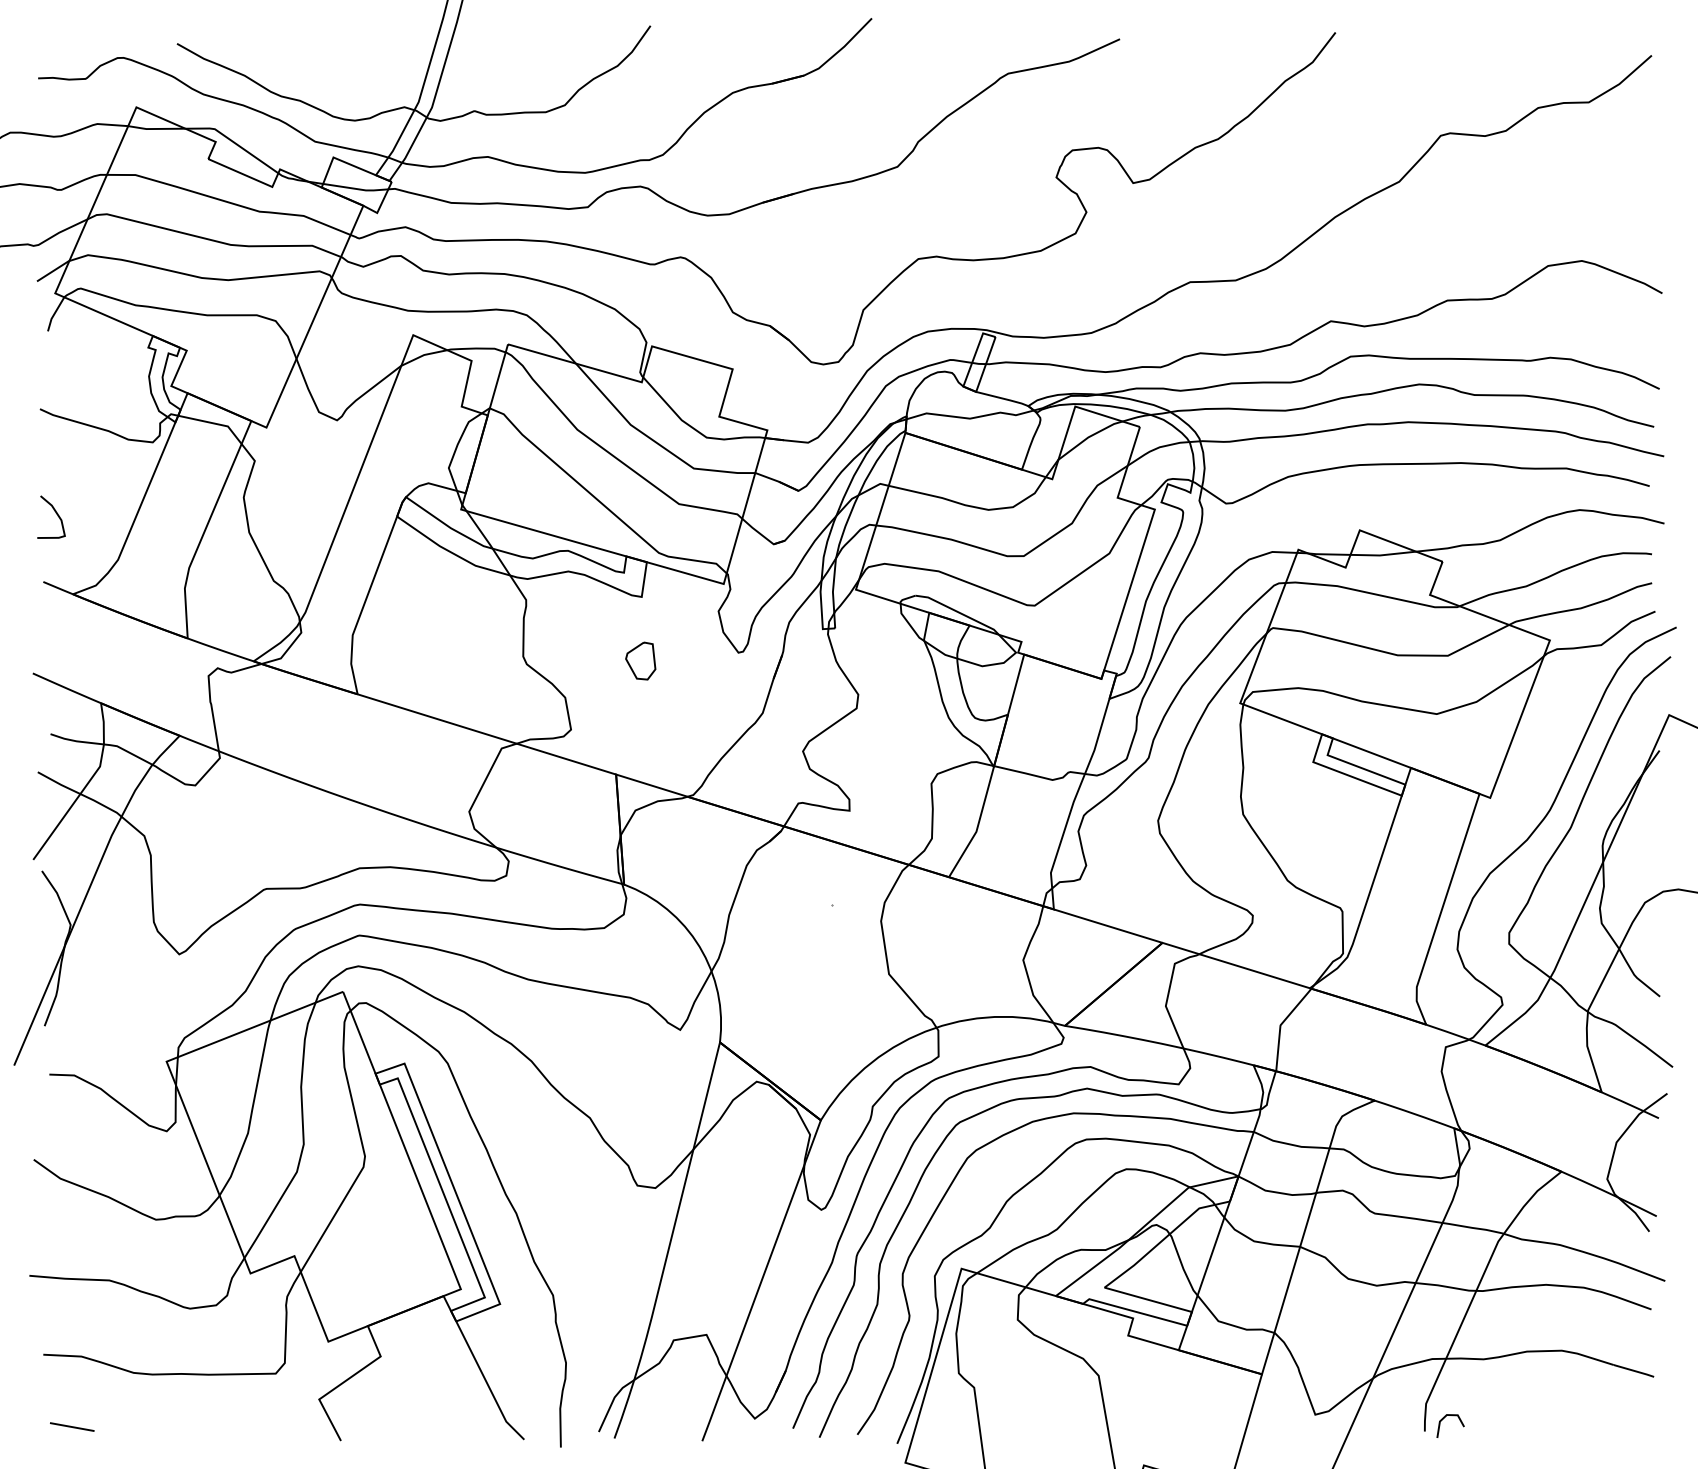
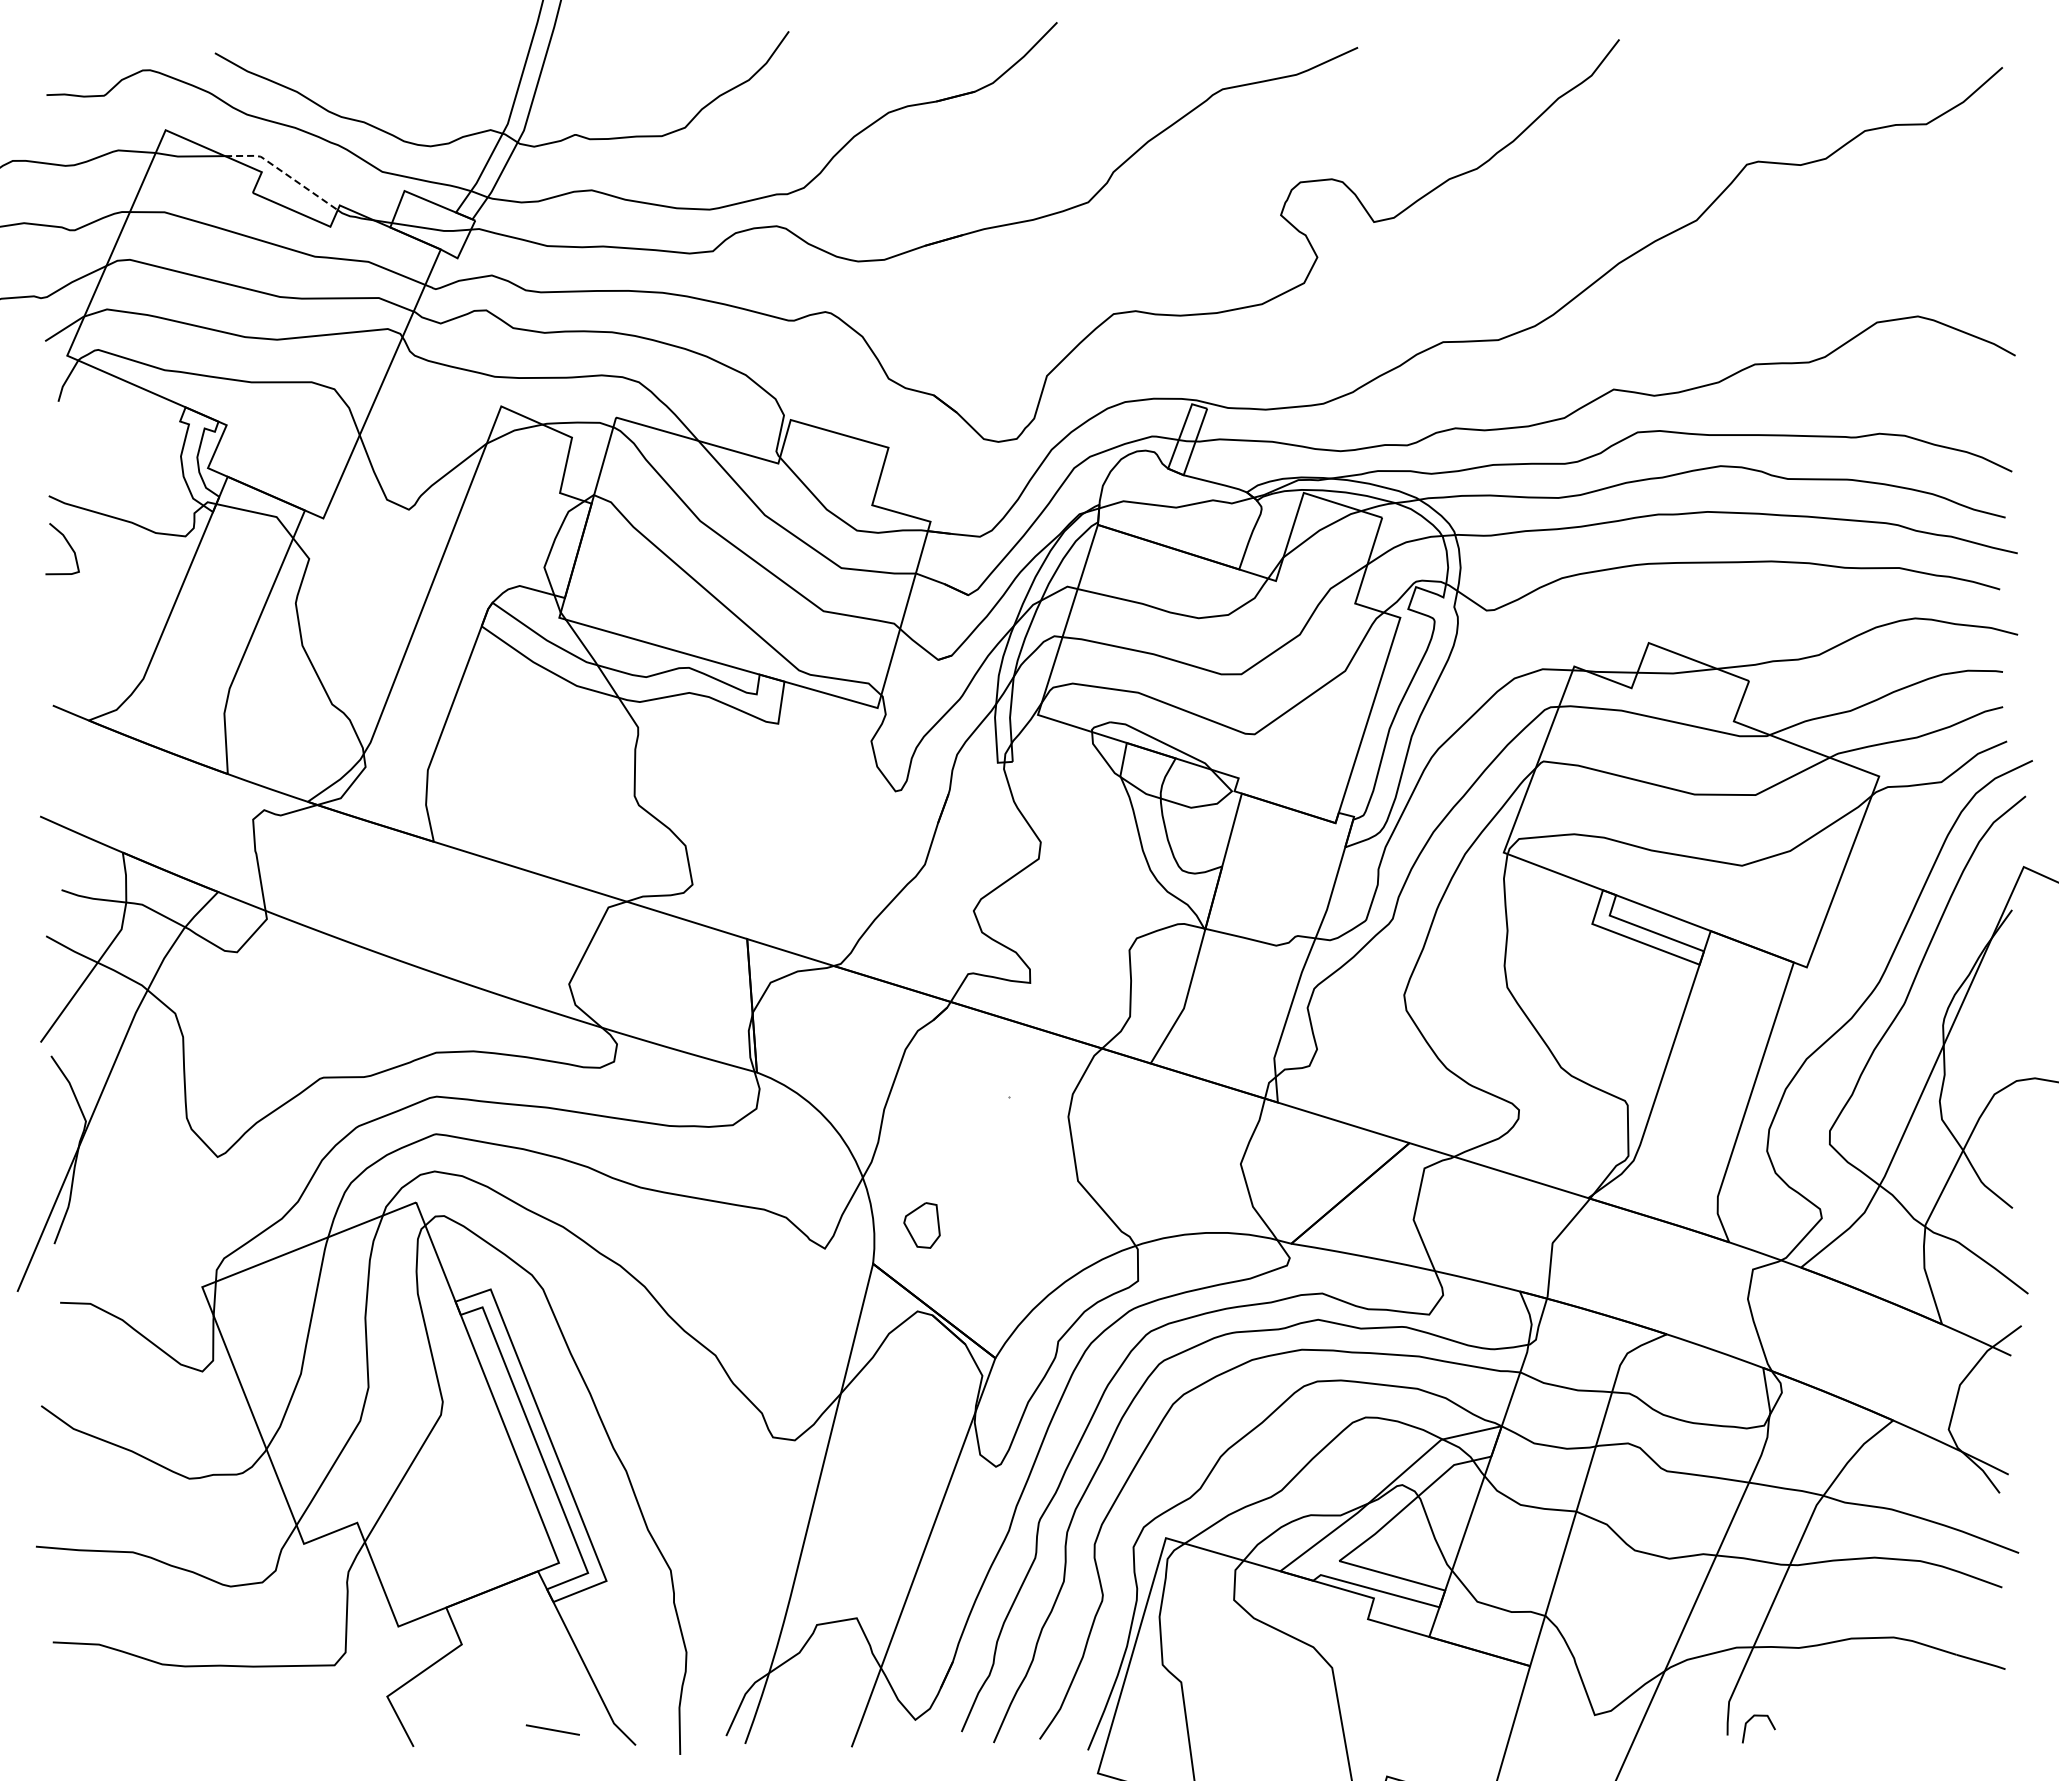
line: (233, 142) -> (283, 172), solid -> dashed
curve: (56, 514) -> (68, 545), moved
part: (640, 661) -> (921, 1225), moved
line: (71, 1426) -> (552, 1729), moved

